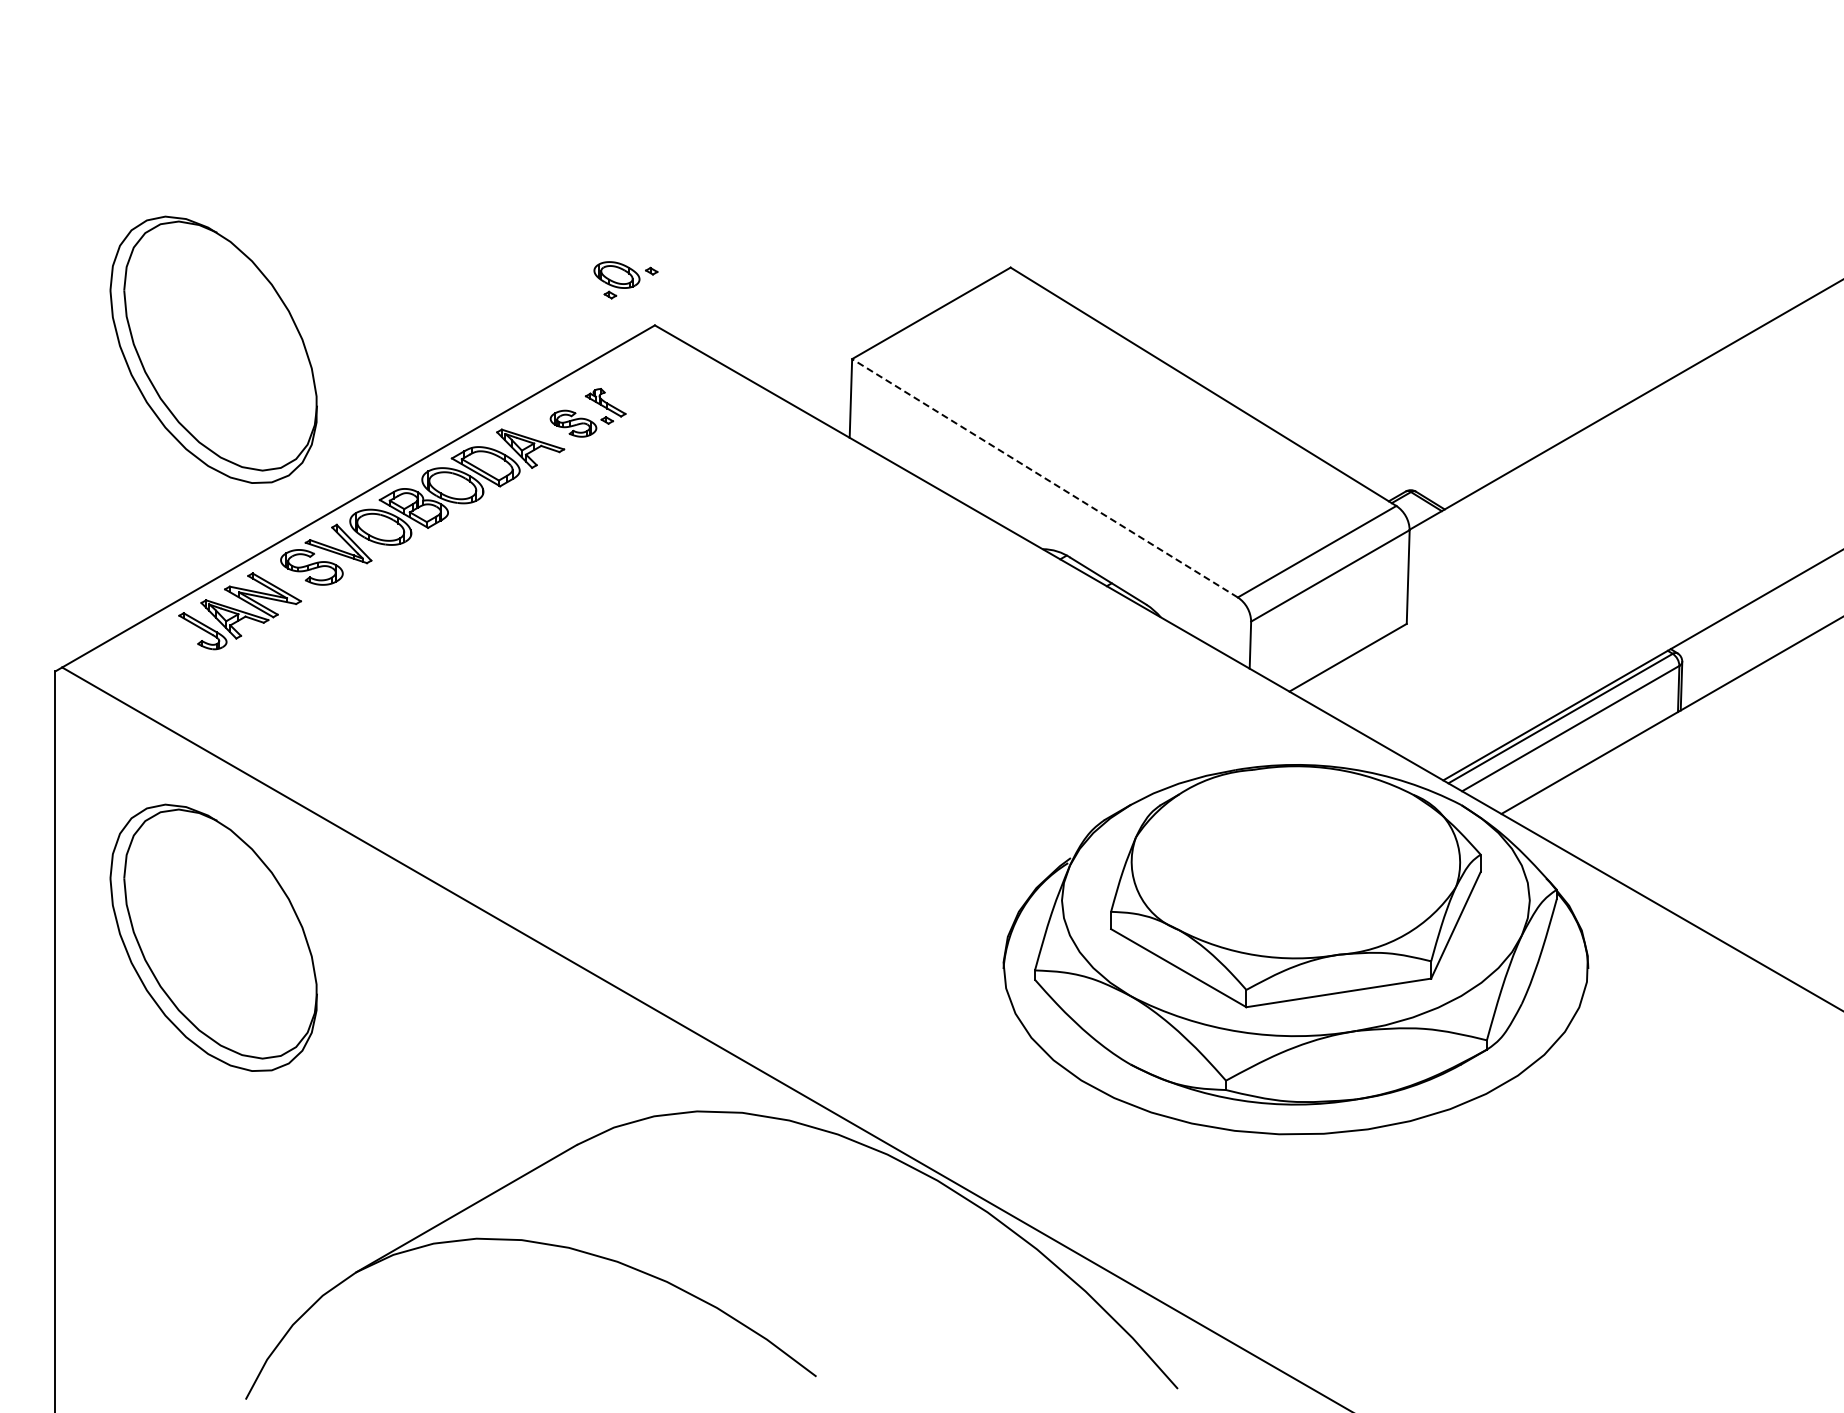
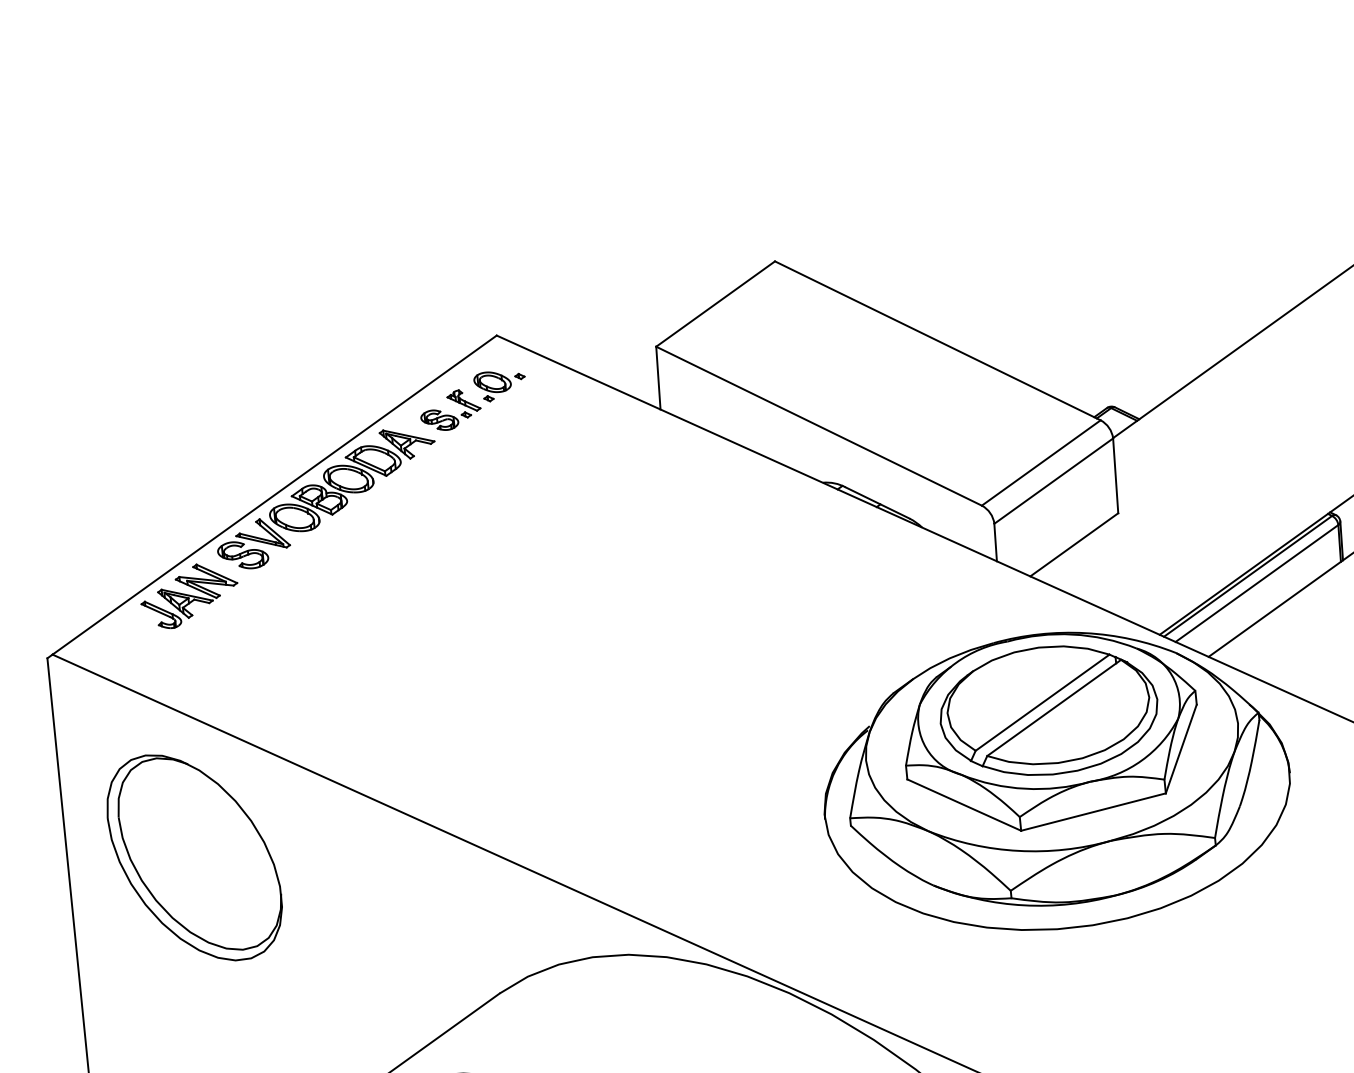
part: (625, 280) -> (499, 385), moved
part: (213, 349) -> (147, 389), removed
line: (1045, 478) -> (819, 426), dashed -> solid
part: (1295, 860) -> (1048, 710), added

